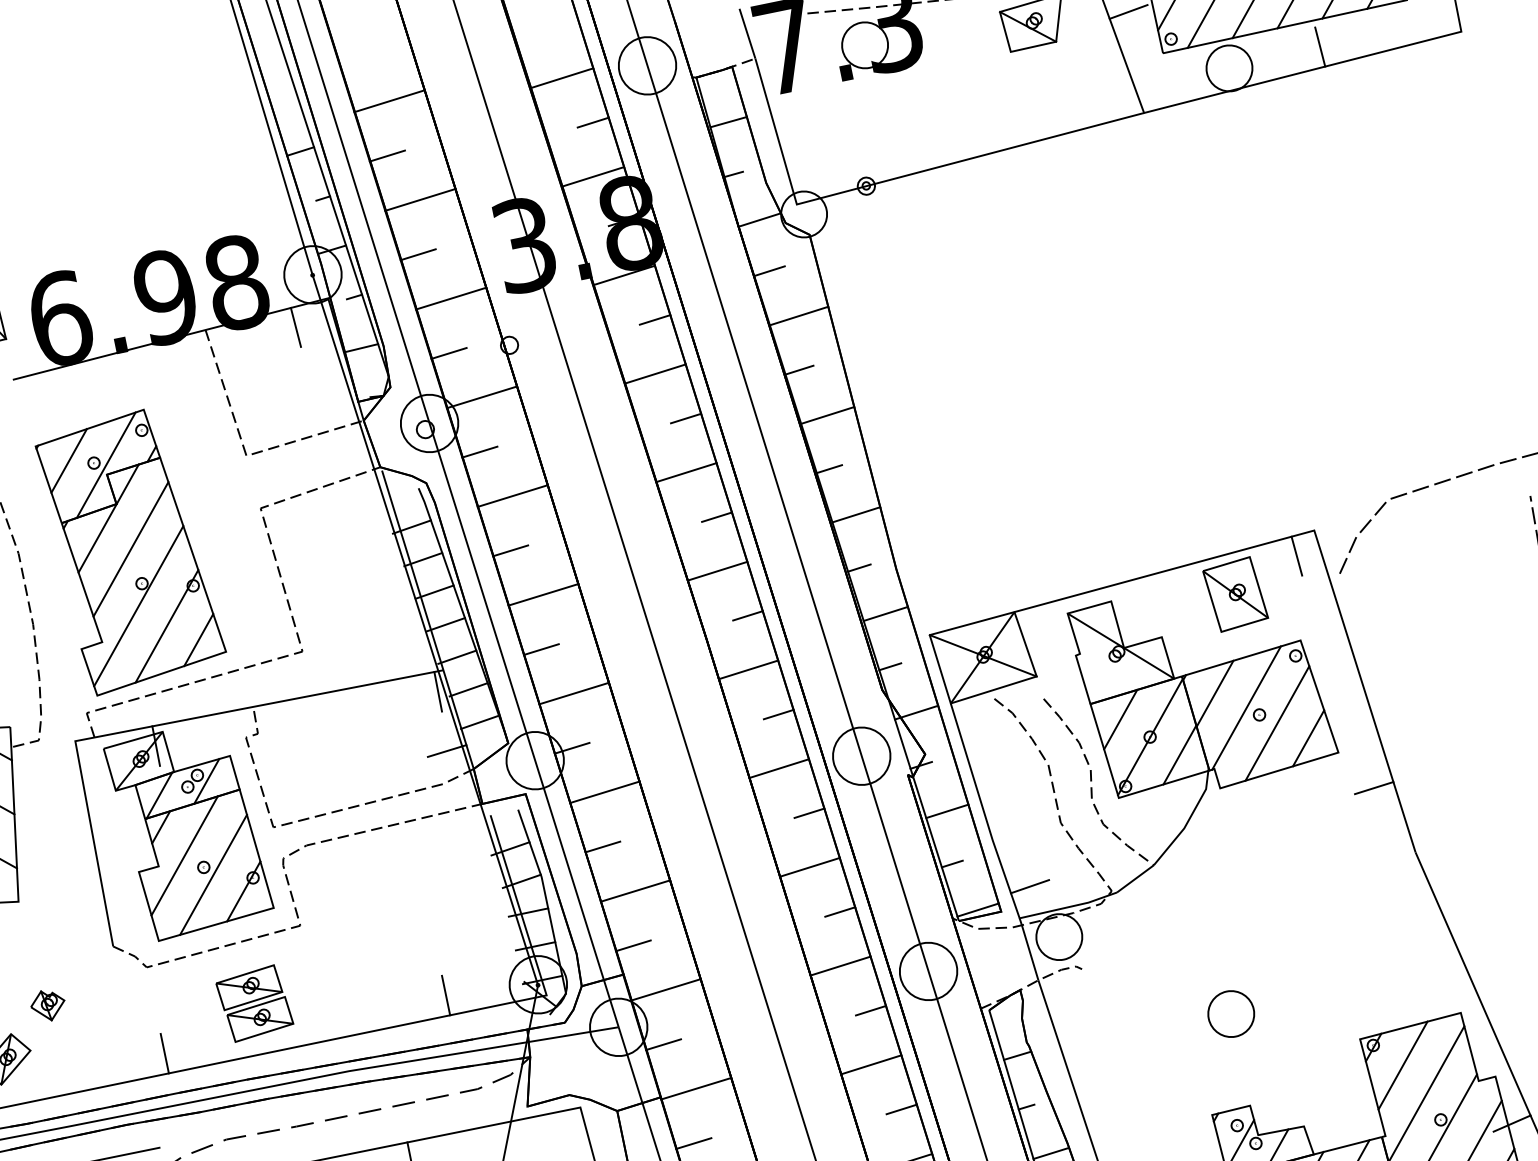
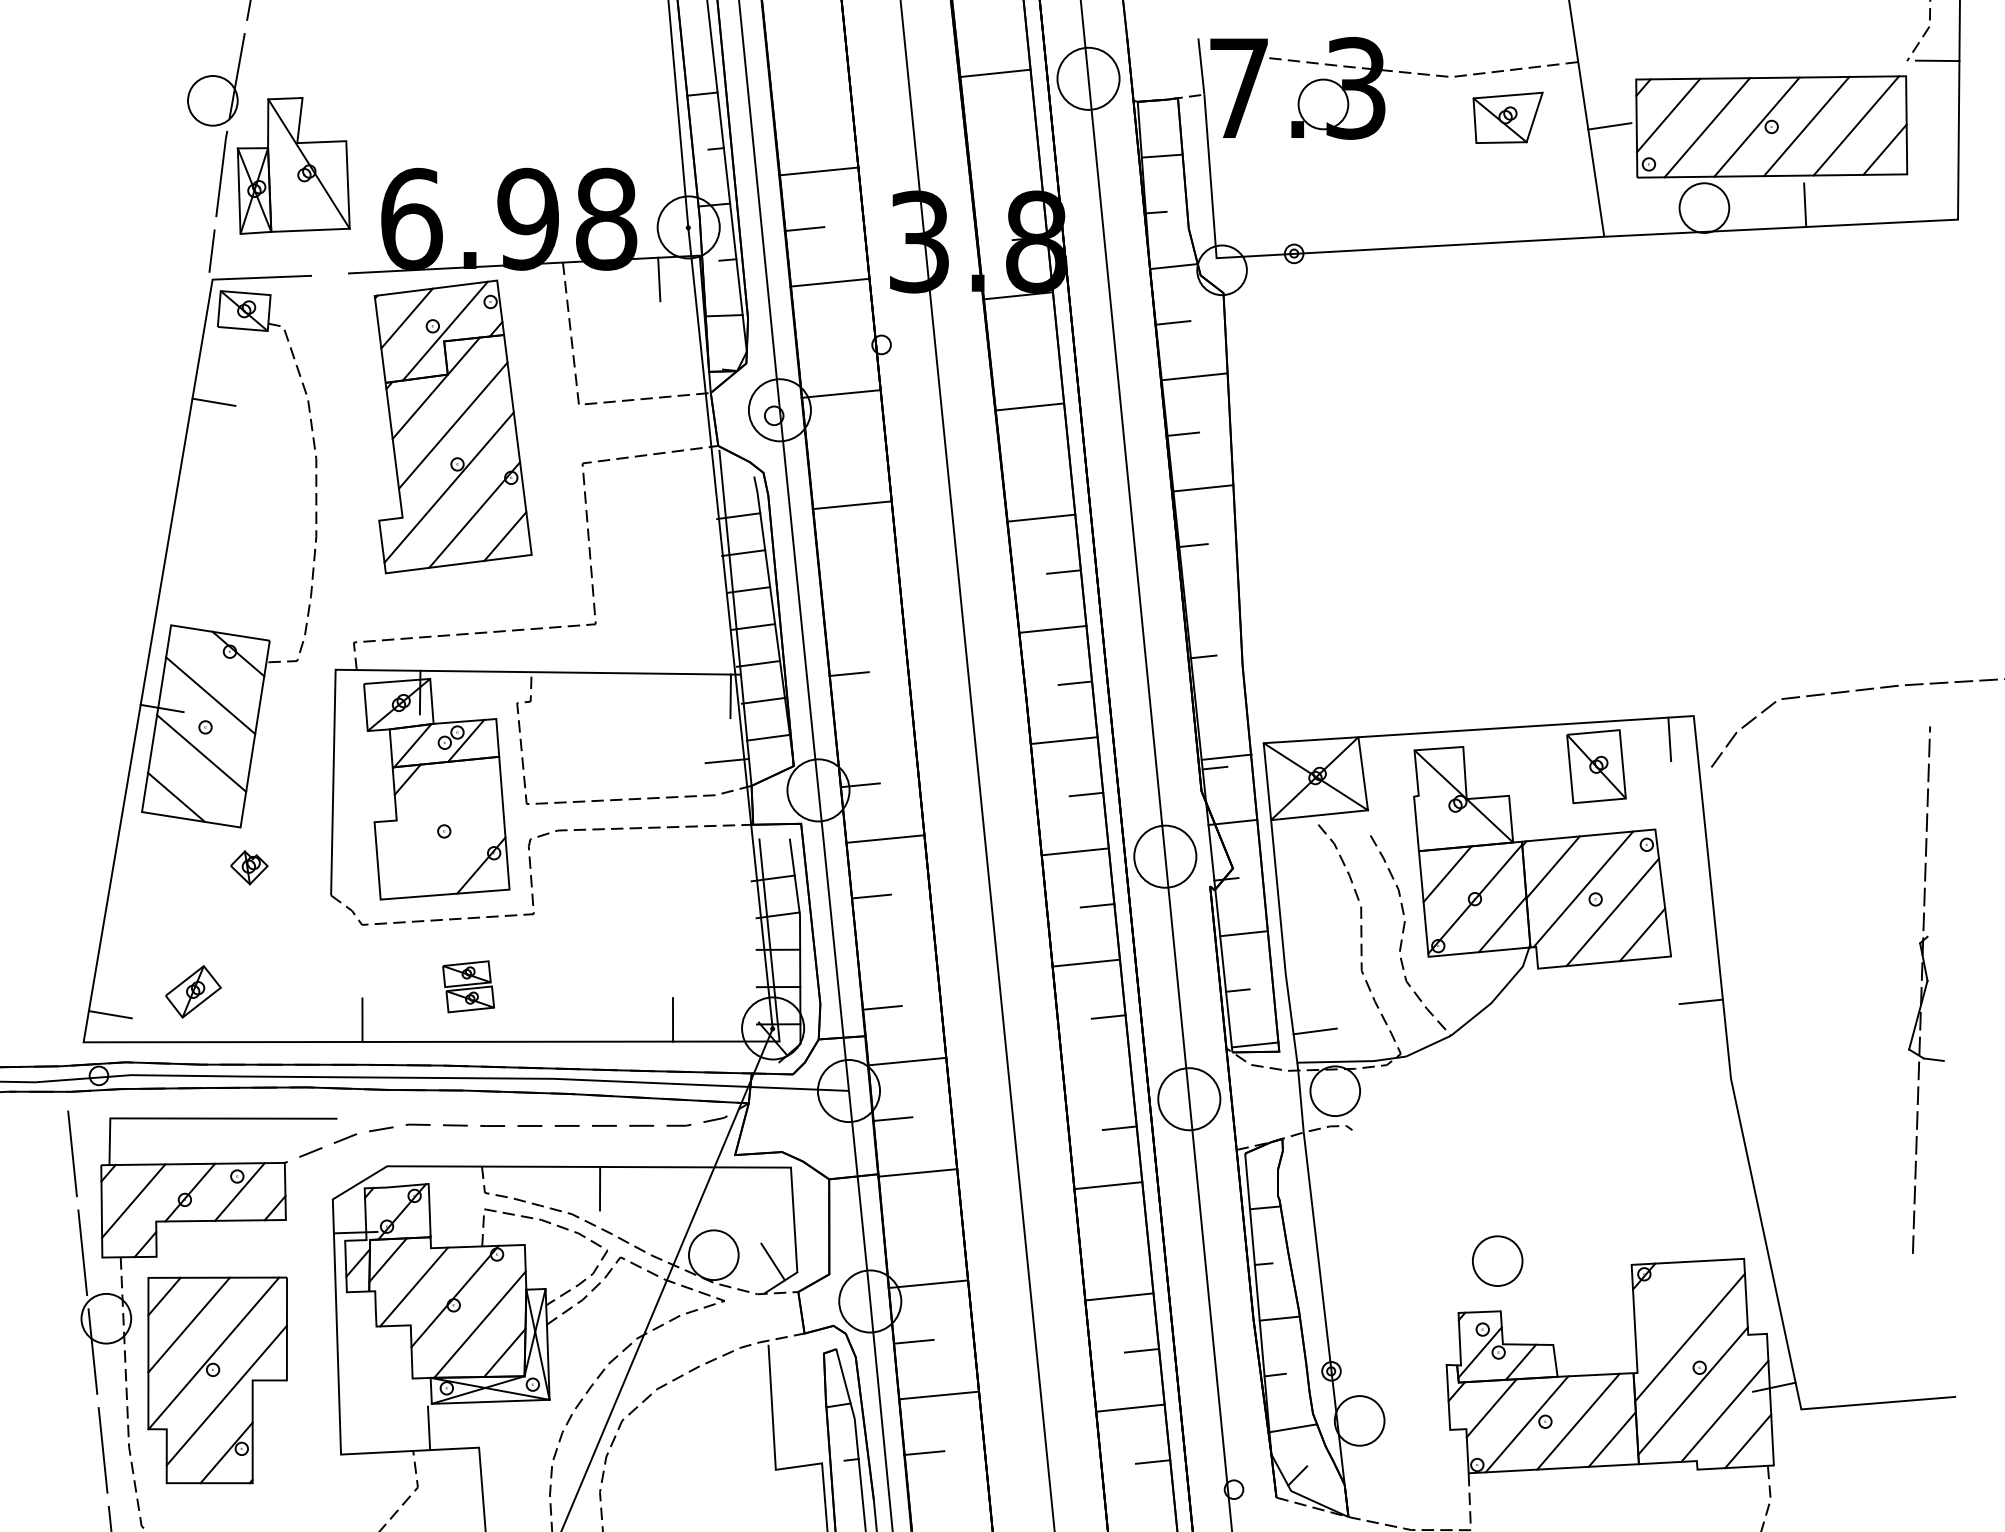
line: (389, 101) -> (807, 60), removed
line: (593, 122) -> (1018, 127), removed
line: (387, 155) -> (793, 117), removed
line: (592, 176) -> (1006, 184), removed
line: (655, 319) -> (1041, 349), removed
line: (448, 353) -> (815, 340), removed
line: (685, 418) -> (1052, 460), removed
line: (479, 452) -> (826, 451), removed
line: (856, 514) -> (1212, 599), removed
part: (130, 550) -> (452, 426), moved
line: (510, 550) -> (837, 562), removed
line: (542, 594) -> (862, 616), removed
line: (885, 613) -> (1226, 756), moved
line: (574, 693) -> (874, 727), removed
line: (184, 855) -> (426, 814), removed
line: (213, 875) -> (452, 841), removed
line: (635, 891) -> (896, 950), removed
line: (840, 965) -> (1097, 1073), removed
part: (254, 1003) -> (468, 986), size x0.7
part: (48, 1005) -> (249, 867), moved
part: (1230, 1013) -> (1497, 1260), moved
line: (1402, 1065) -> (1670, 1301), removed
line: (901, 1109) -> (1130, 1239), removed
line: (694, 1143) -> (903, 1230), removed

